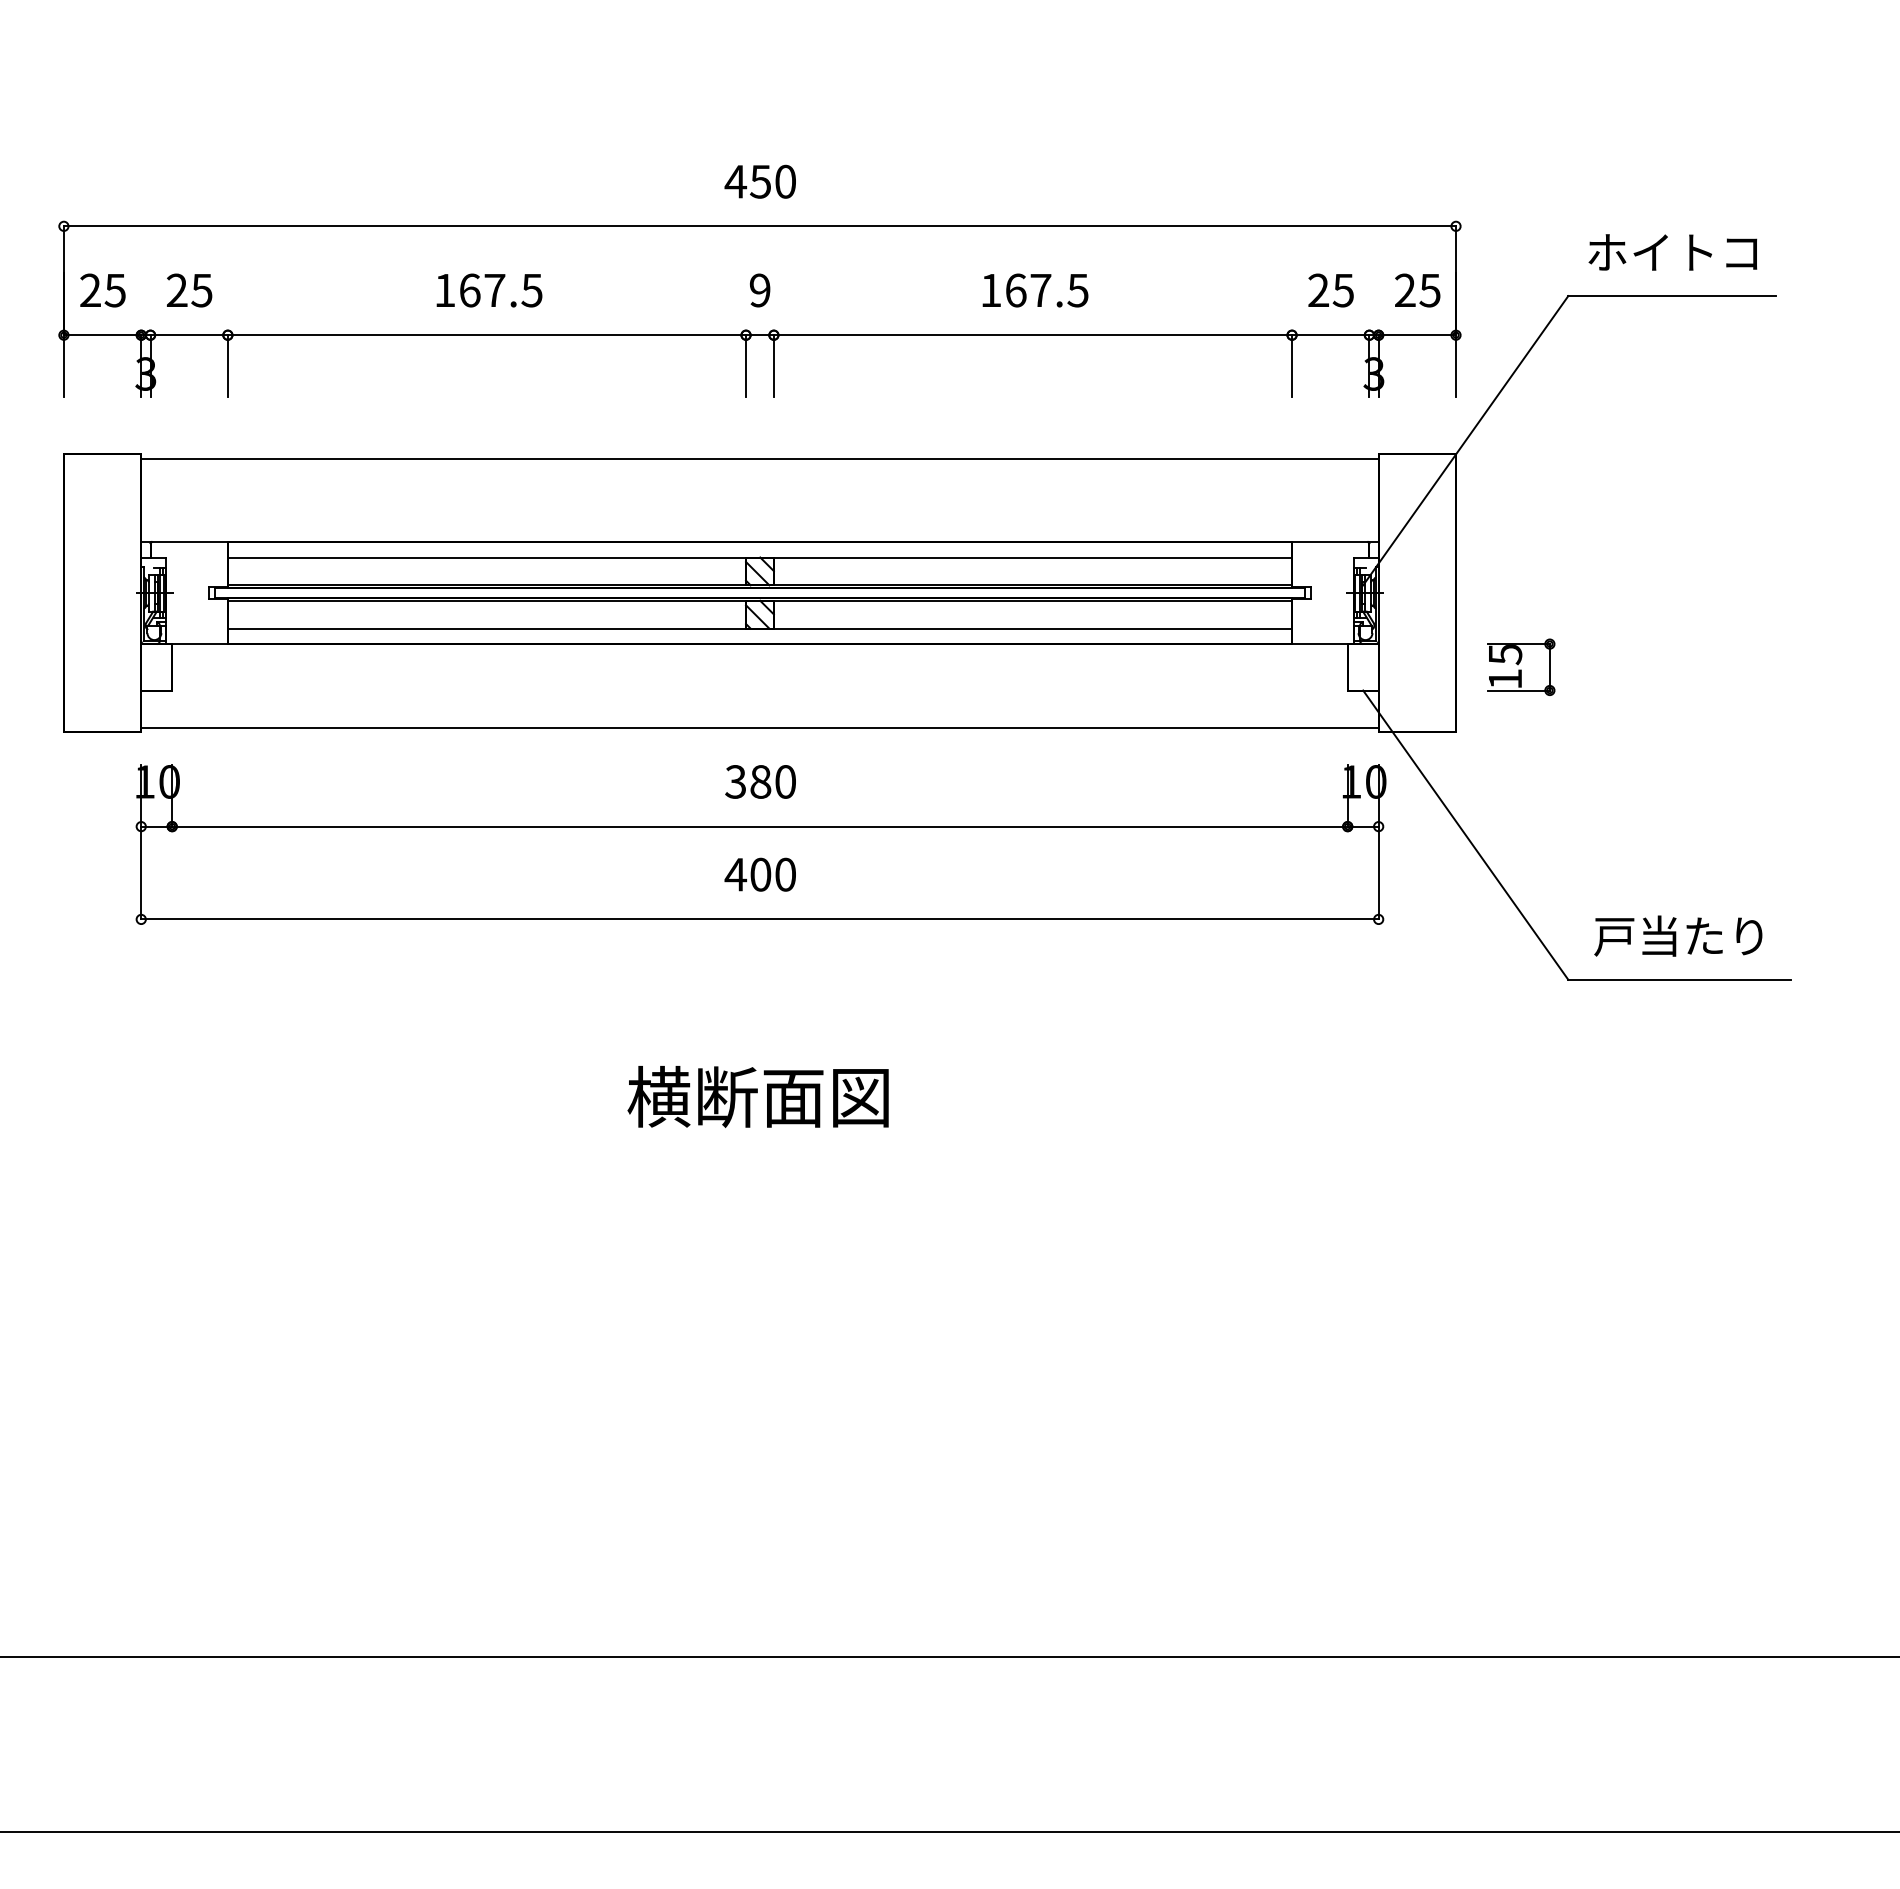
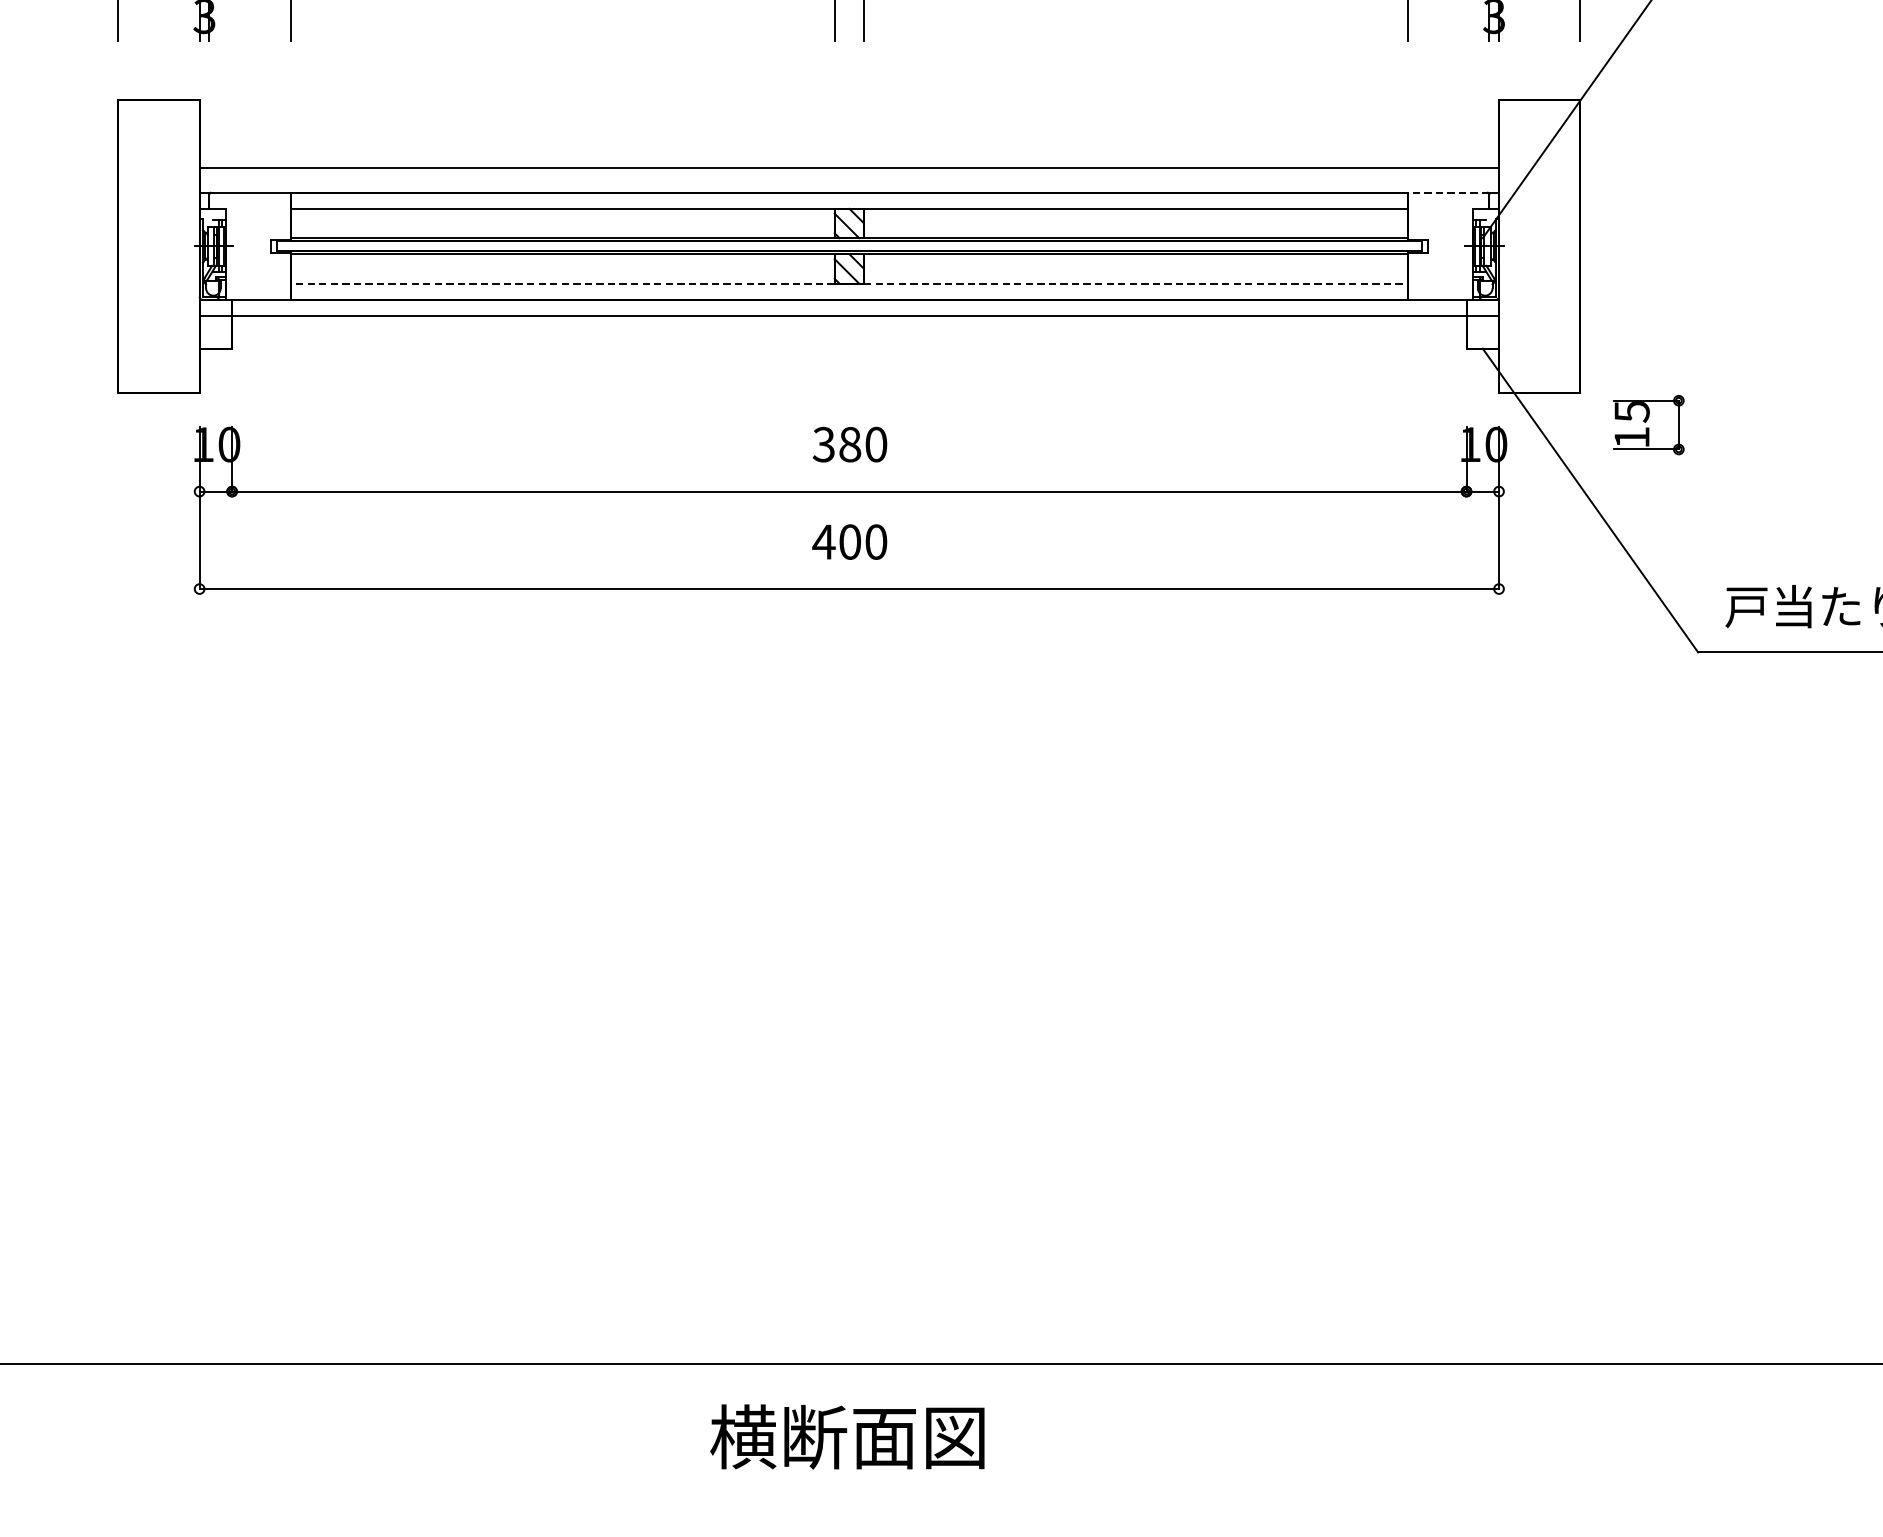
line: (759, 458) -> (848, 168), moved
line: (1330, 542) -> (1448, 193), solid -> dashed
line: (486, 628) -> (562, 283), solid -> dashed
line: (1033, 628) -> (1136, 283), solid -> dashed
part: (1521, 666) -> (1649, 424), moved
line: (759, 727) -> (848, 316), moved
text: (757, 1096) -> (846, 1436), moved

